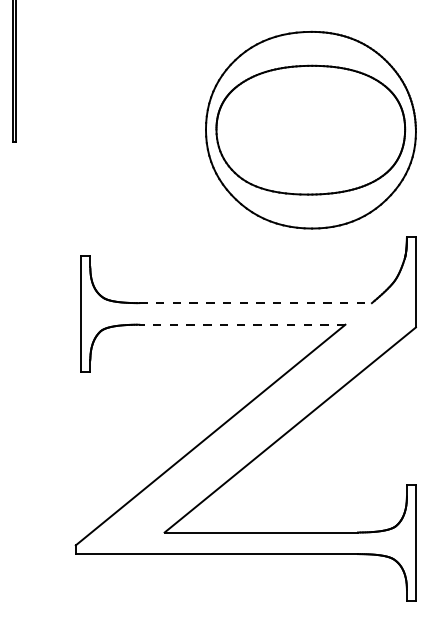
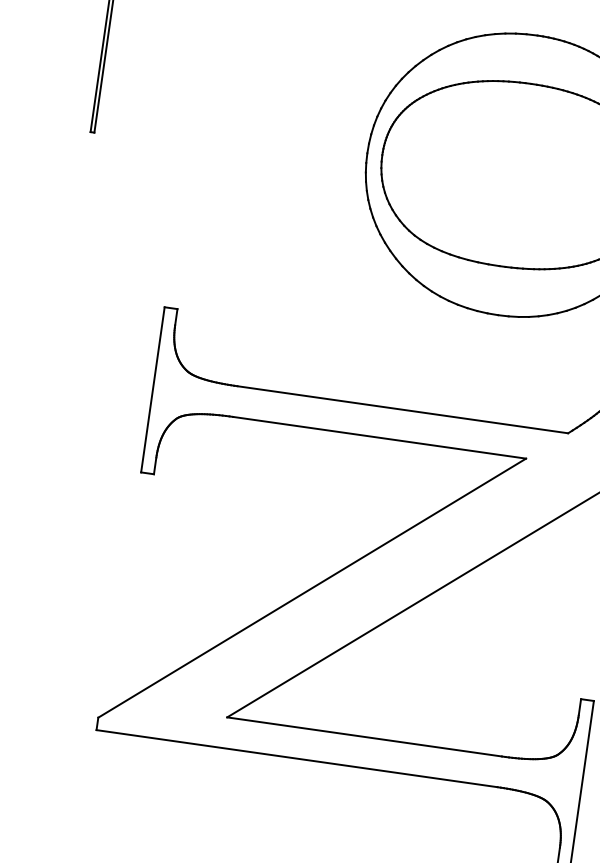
line: (256, 303) -> (404, 410), dashed -> solid
line: (241, 324) -> (378, 437), dashed -> solid

